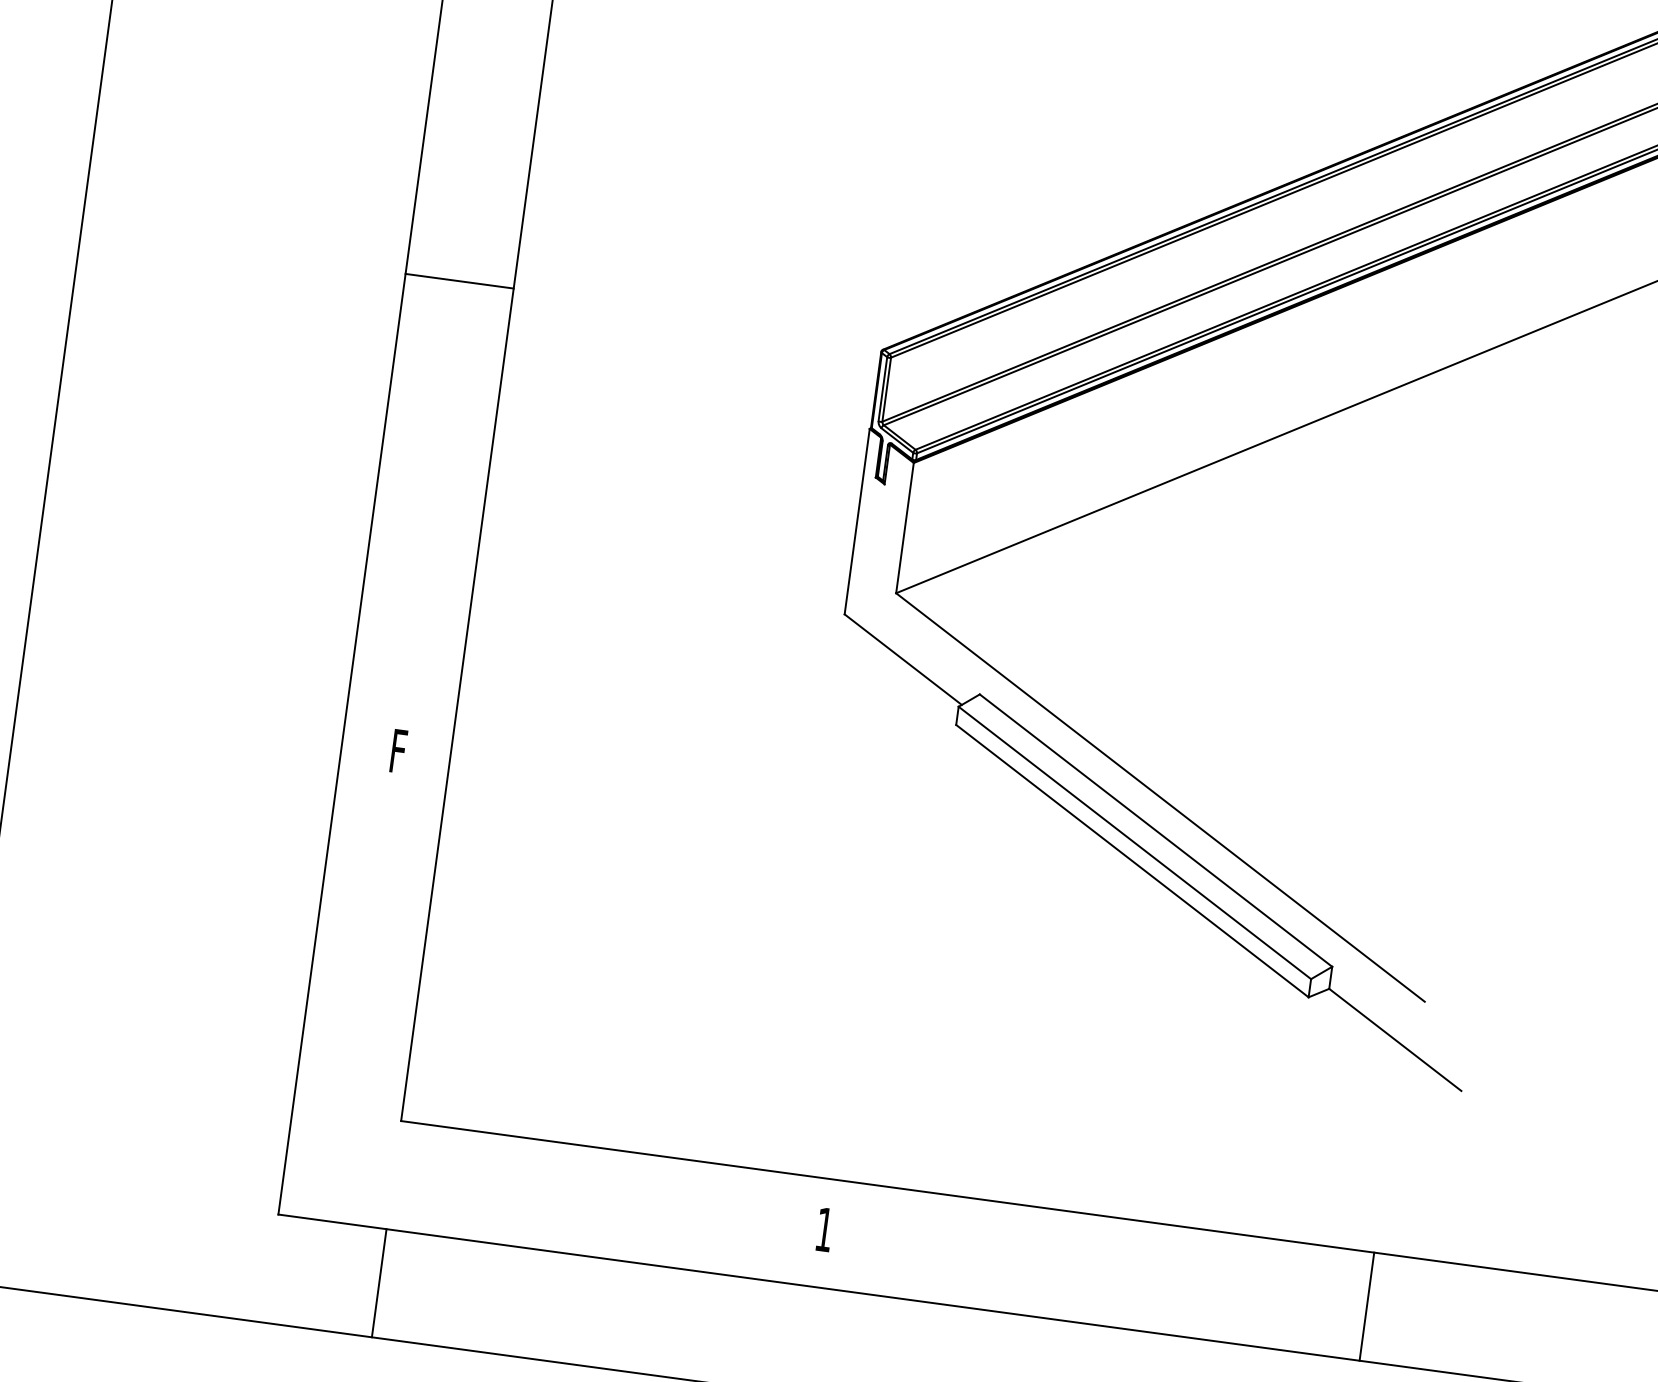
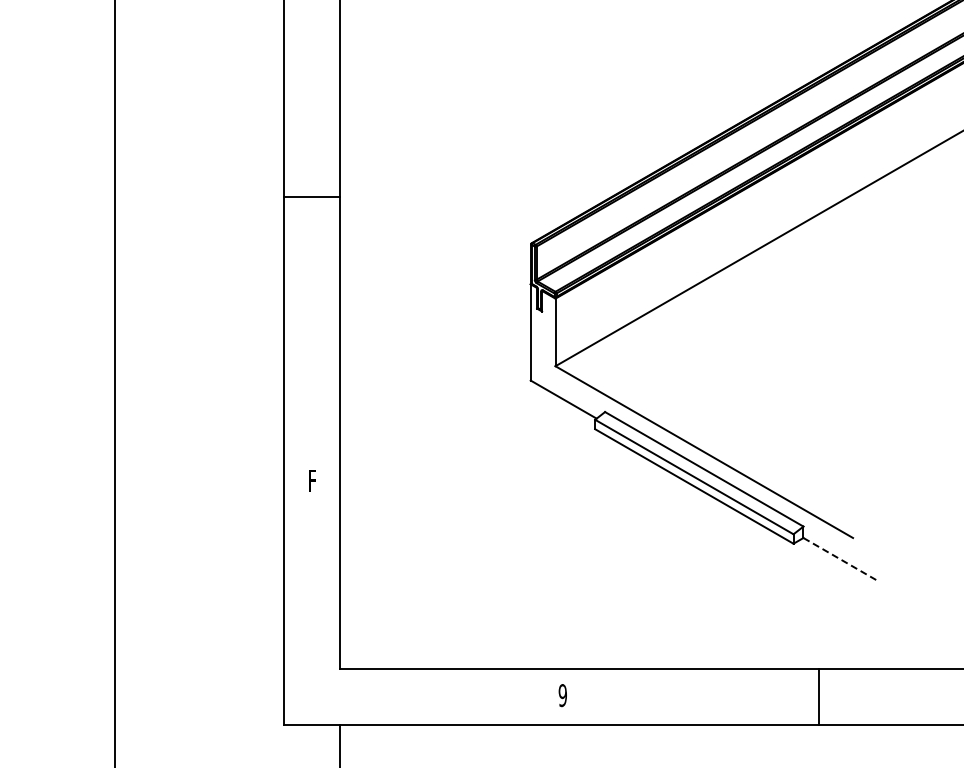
line: (459, 281) -> (311, 197), moved
line: (1395, 1039) -> (840, 559), solid -> dashed
text: (823, 1229) -> (562, 695), 1 -> 9
line: (1366, 1306) -> (818, 697), moved

